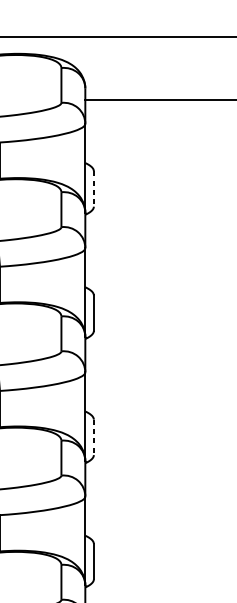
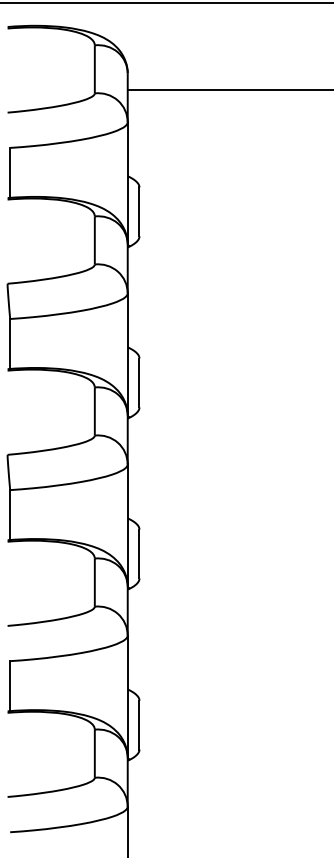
line: (93, 189) -> (139, 212), dashed -> solid
line: (93, 437) -> (139, 554), dashed -> solid

